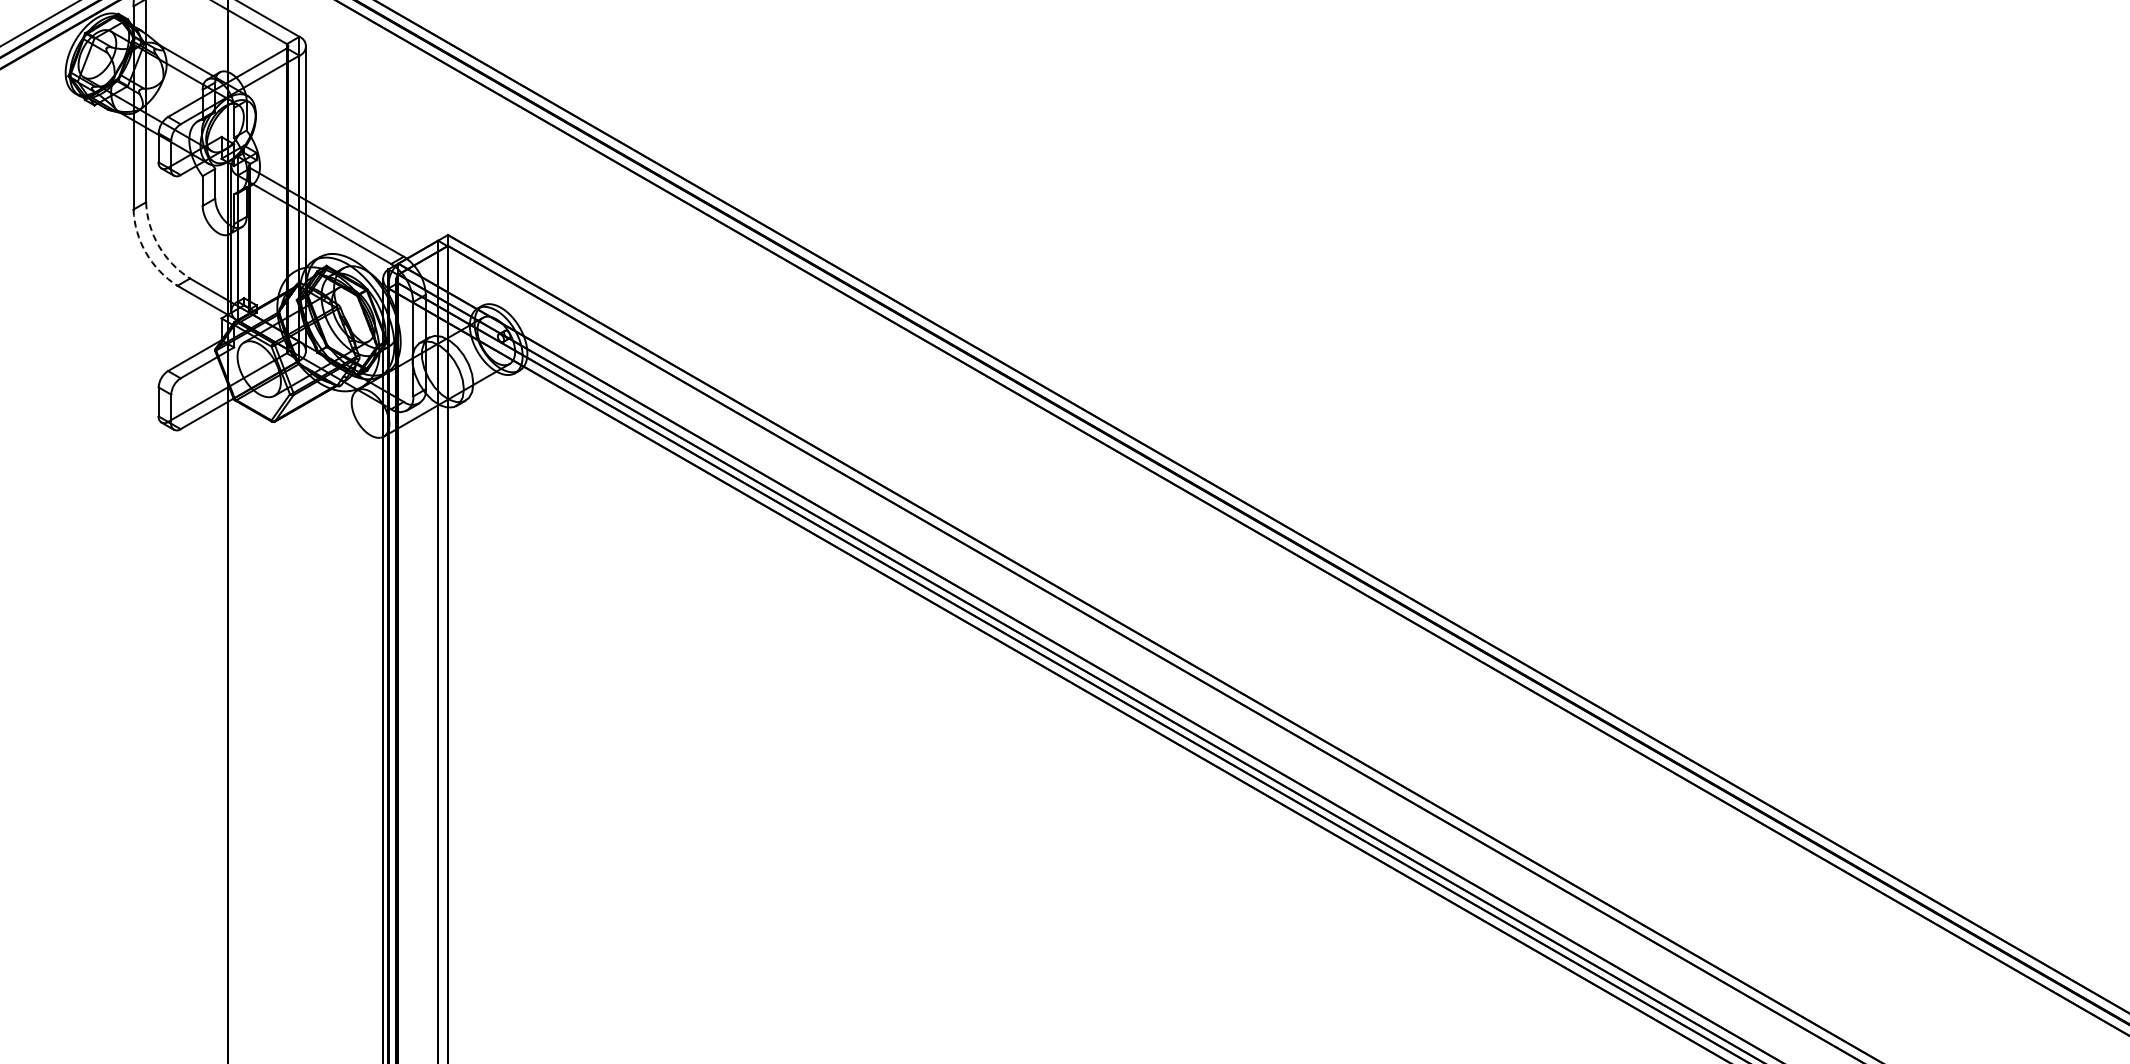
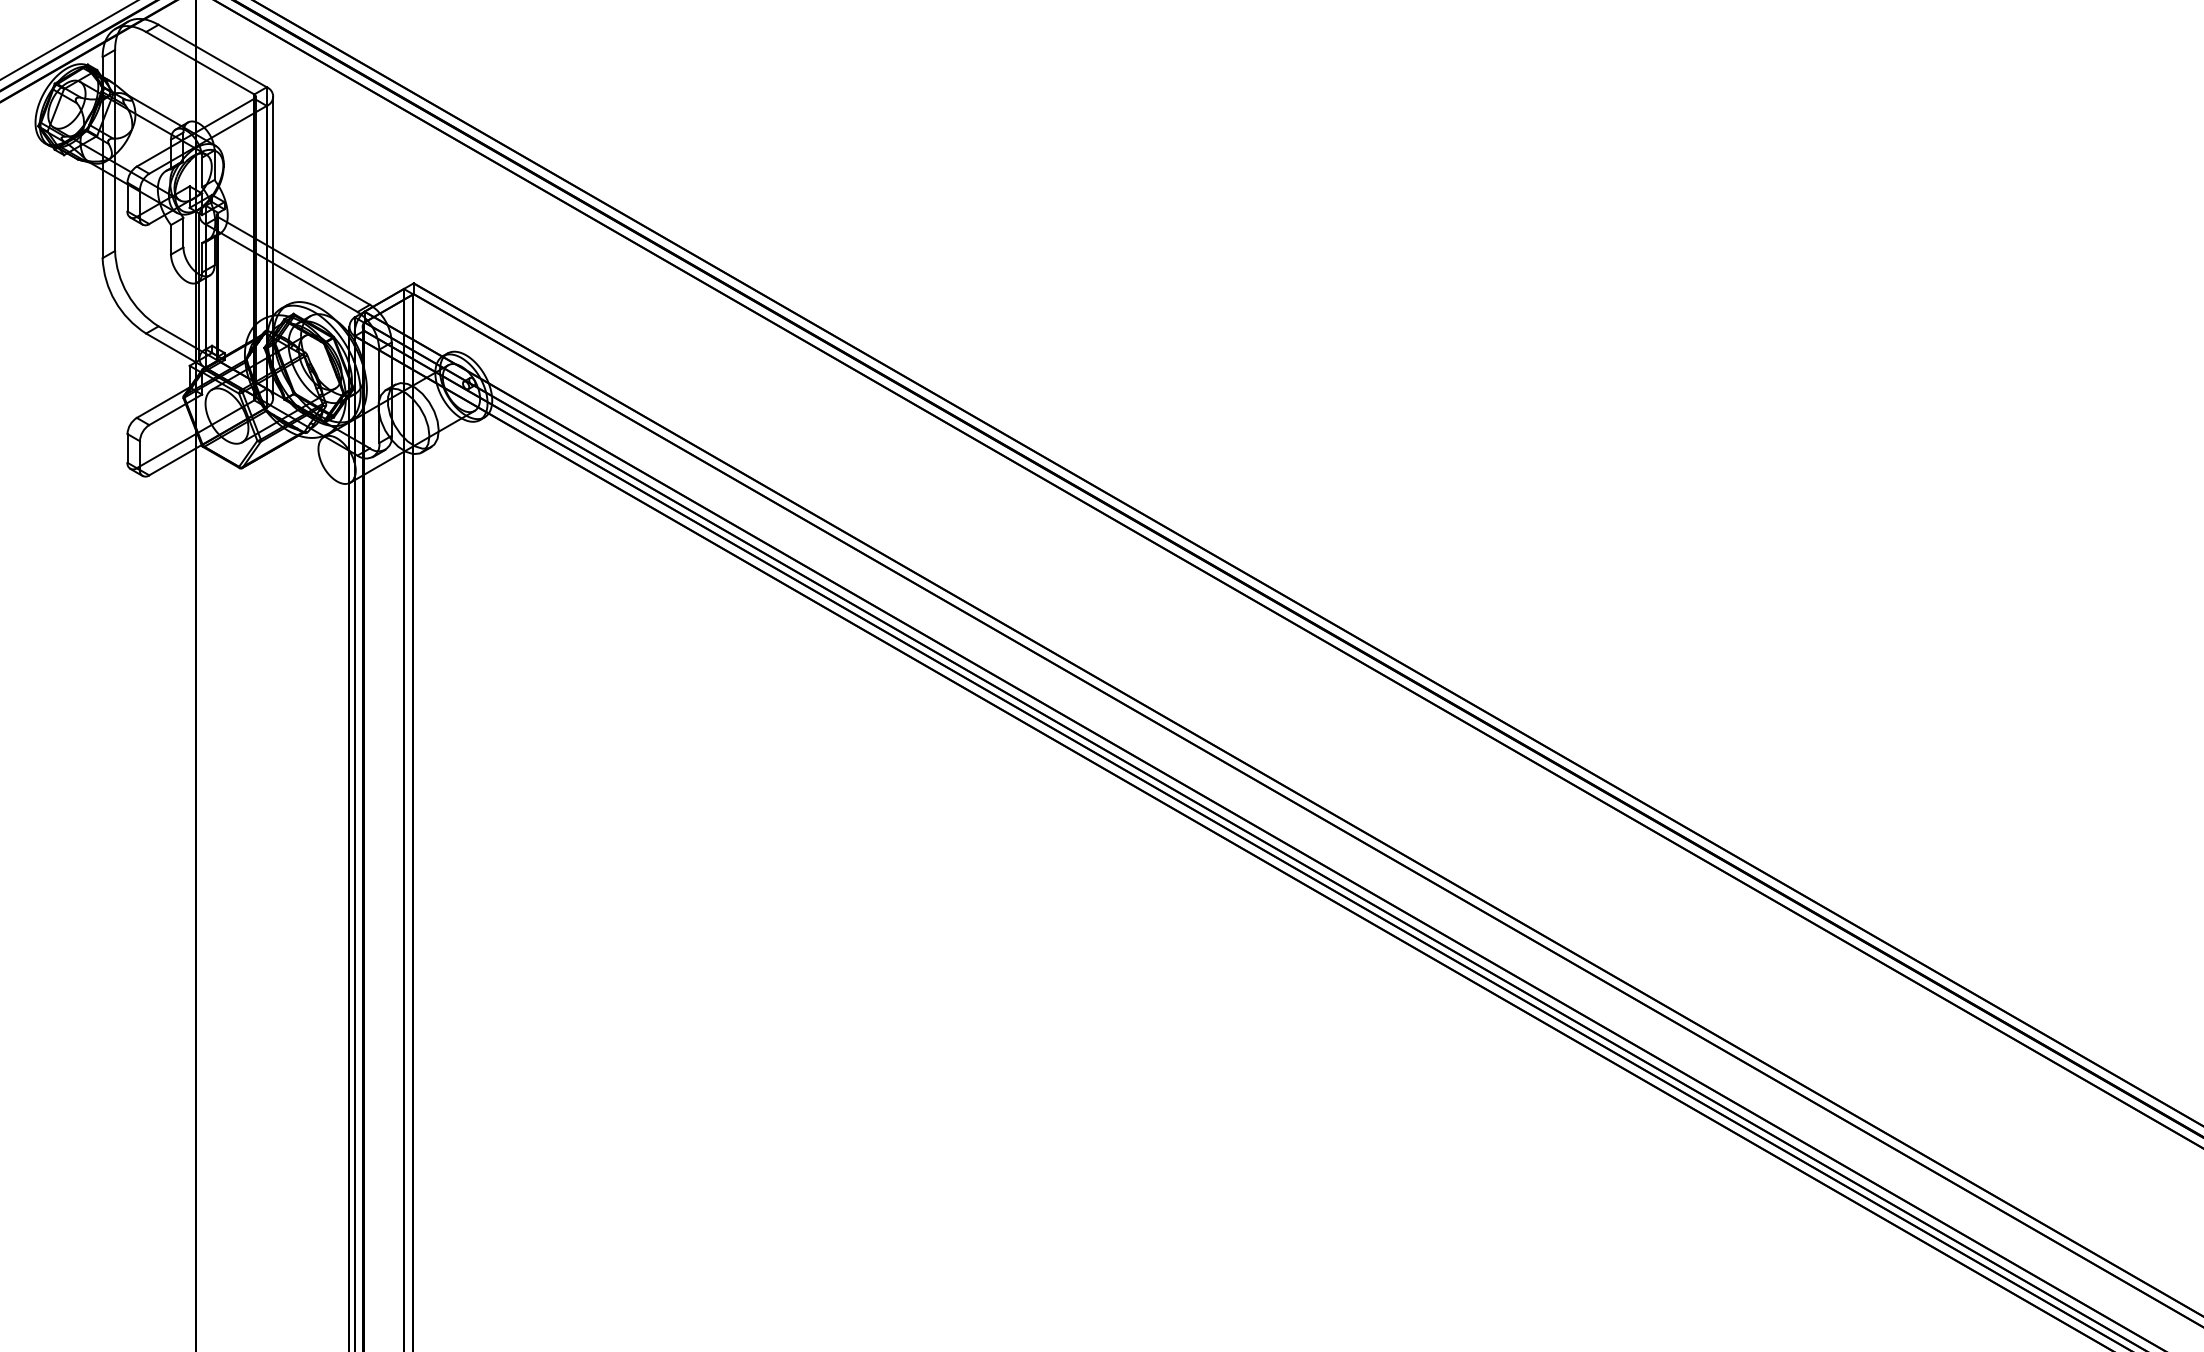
arc: (158, 246) -> (127, 294), dashed -> solid
arc: (146, 253) -> (115, 301), dashed -> solid

